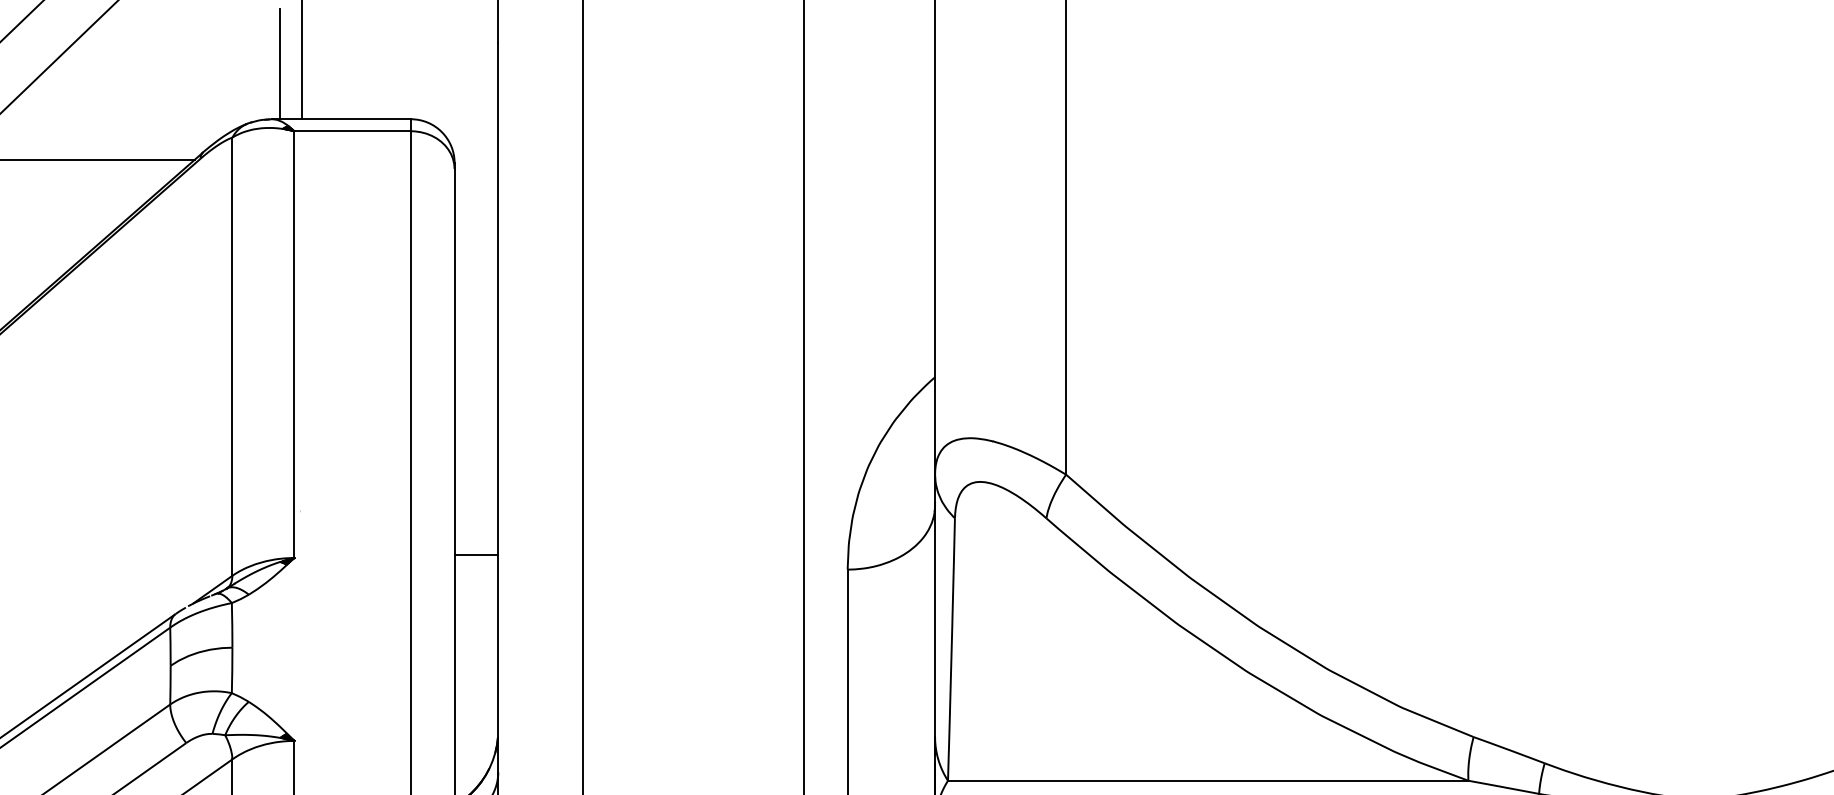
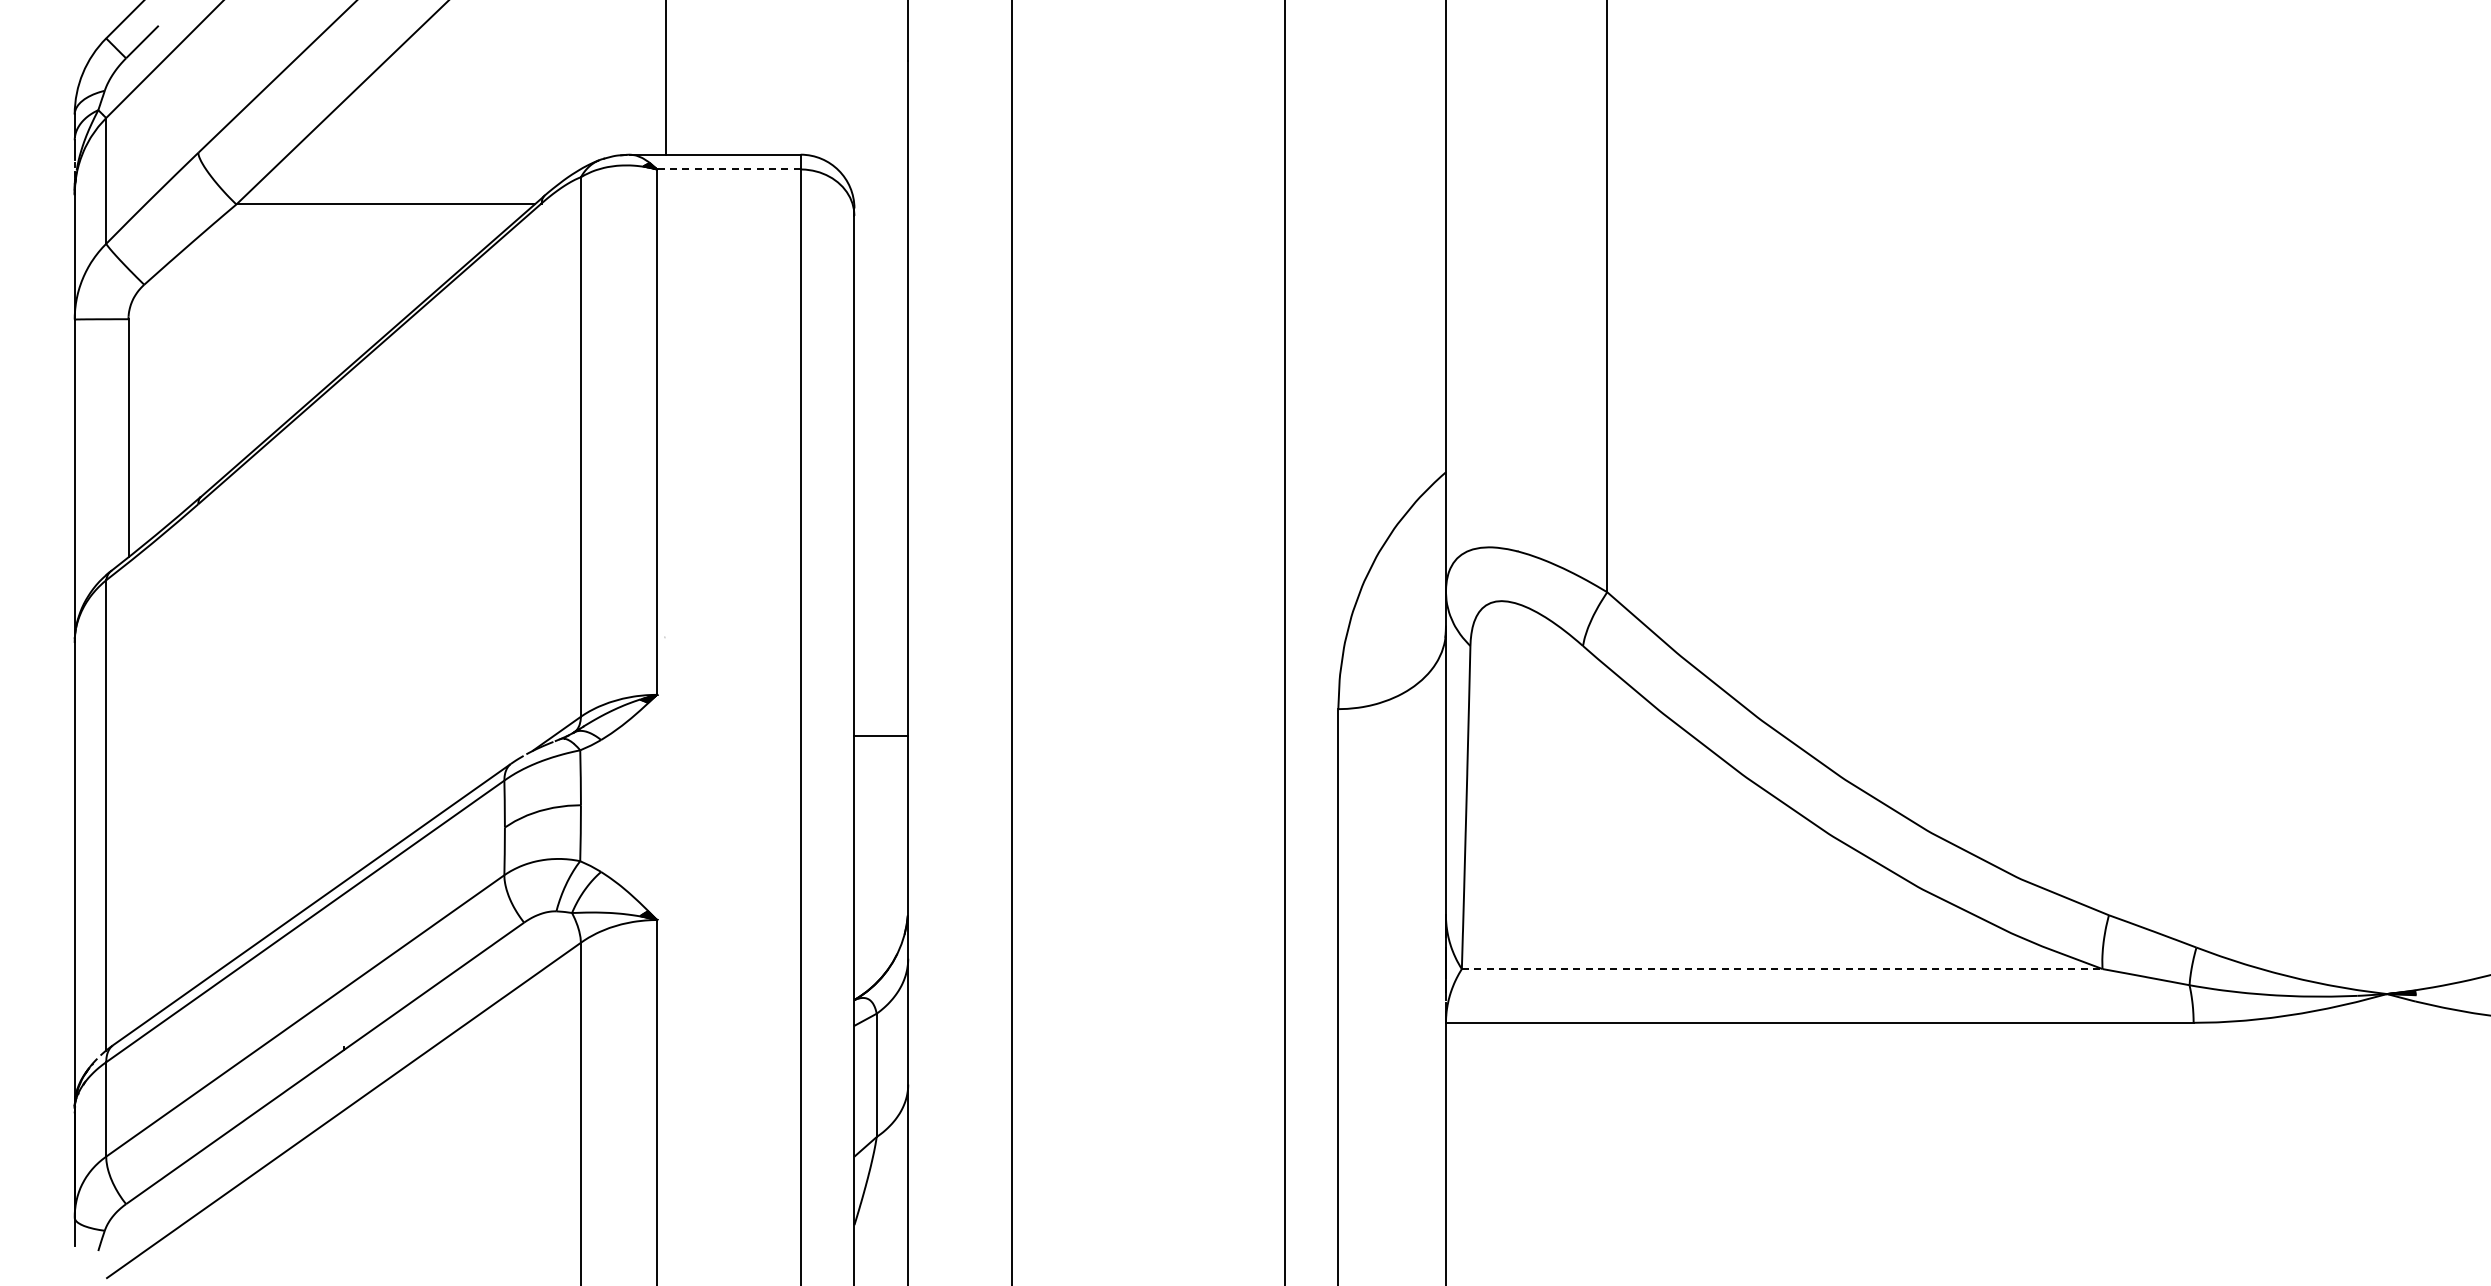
line: (279, 63) -> (639, 86), removed
line: (352, 131) -> (728, 169), solid -> dashed
line: (476, 555) -> (881, 736), moved
line: (1208, 781) -> (1782, 969), solid -> dashed

